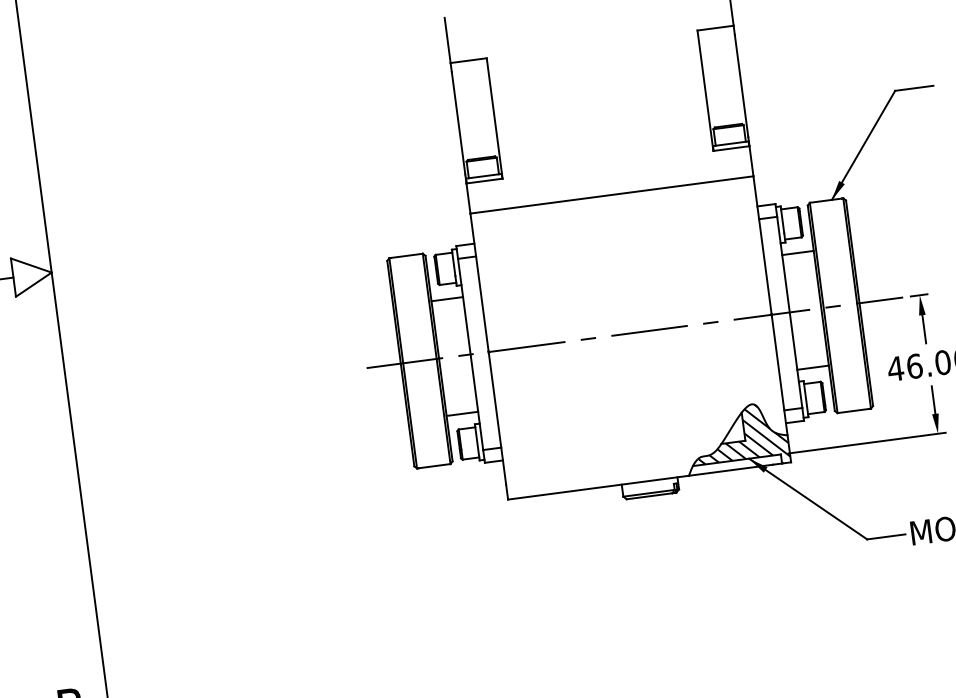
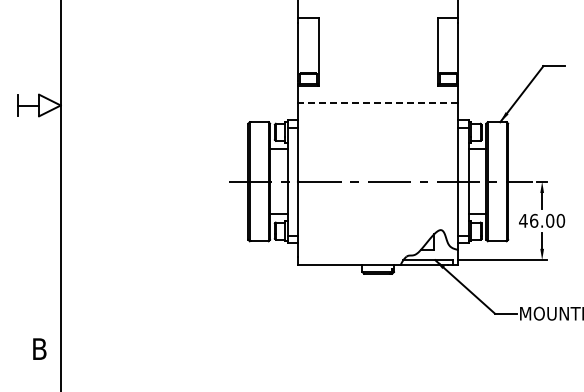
line: (610, 195) -> (377, 103), solid -> dashed
hatch: (741, 436) -> (432, 247), removed

